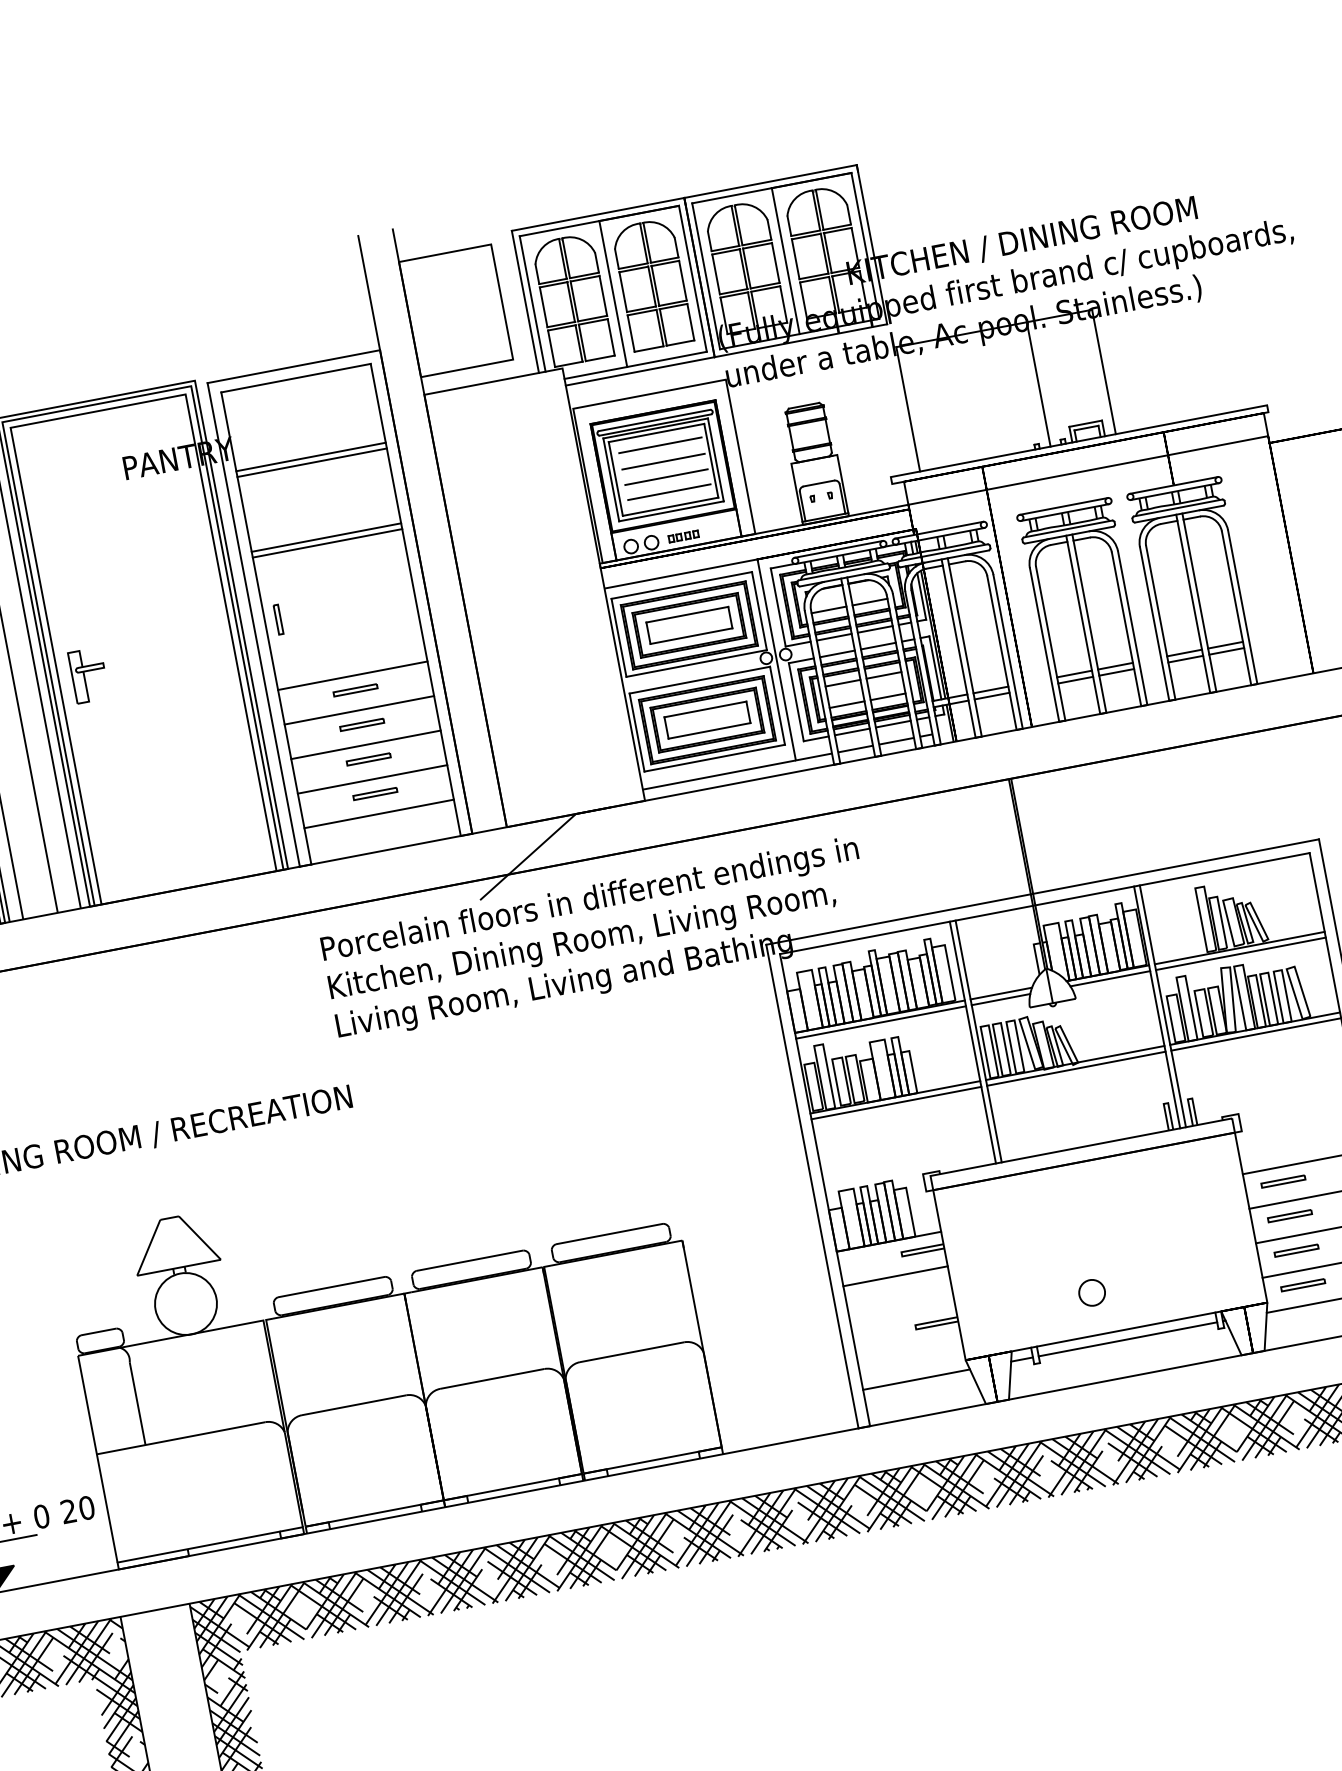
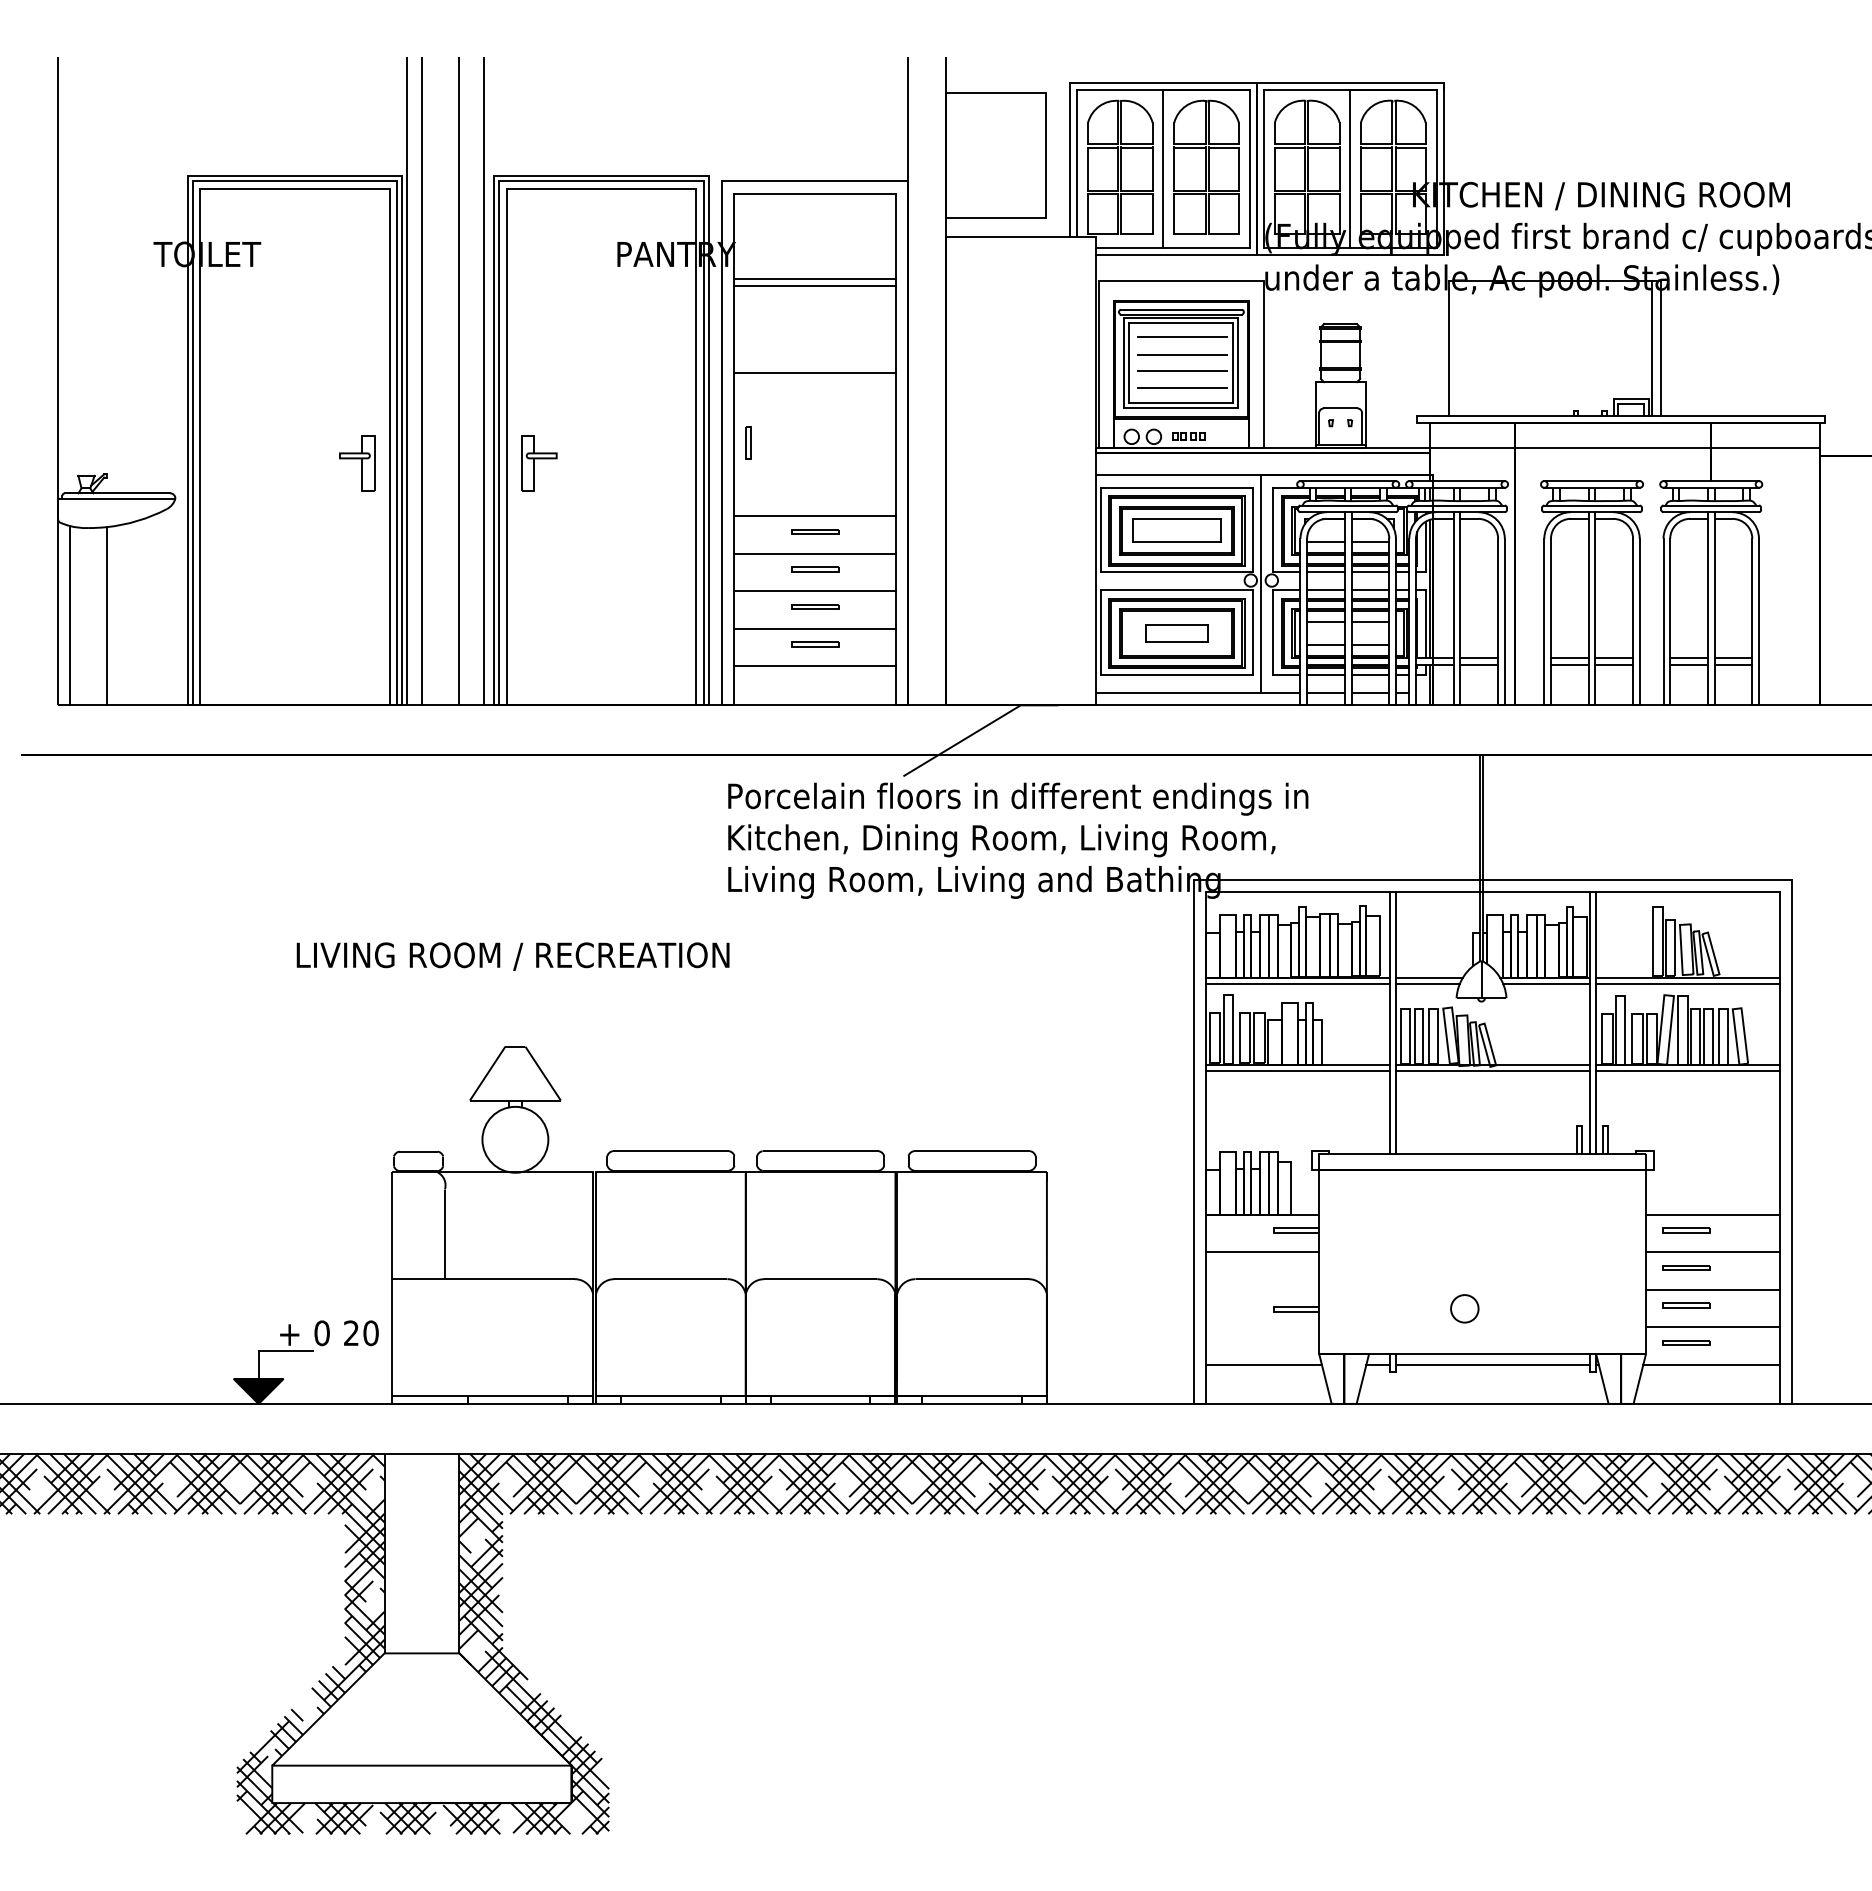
line: (1039, 384) -> (1652, 348), moved
line: (325, 537) -> (814, 366), removed
part: (707, 720) -> (1176, 633), size x0.7

